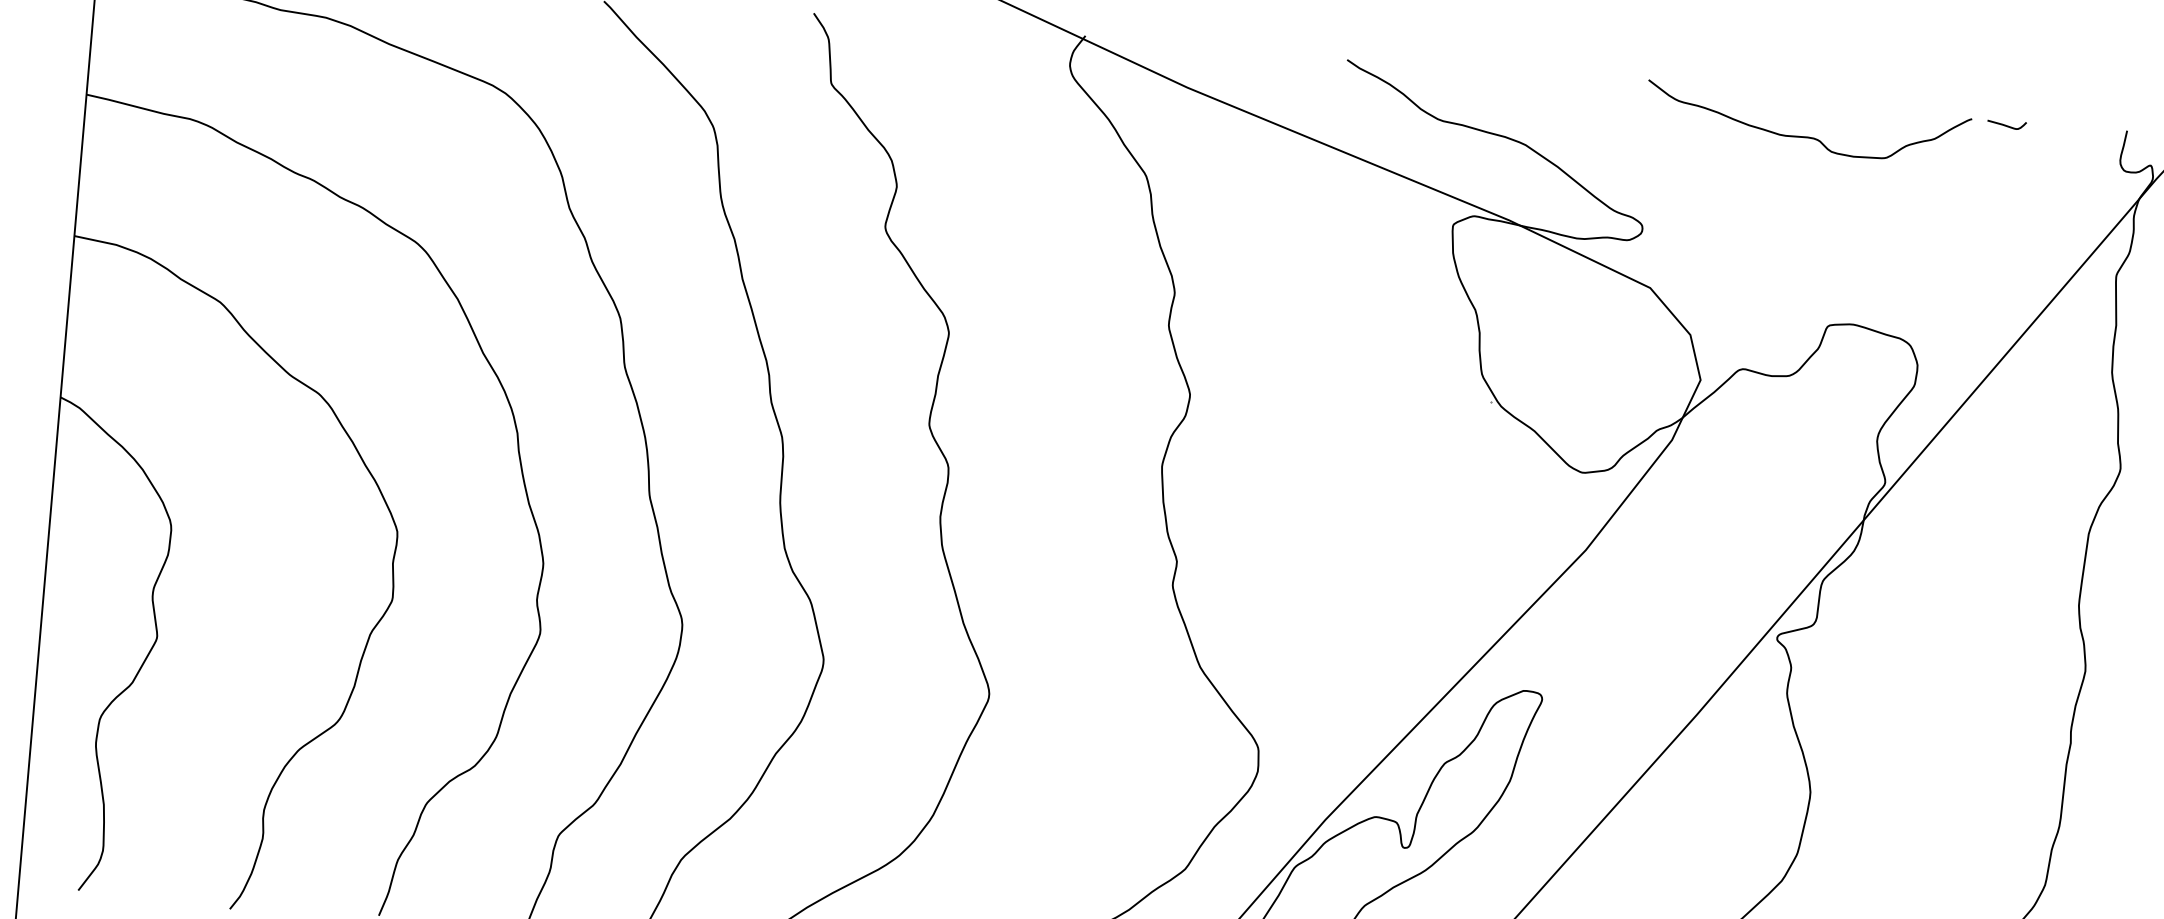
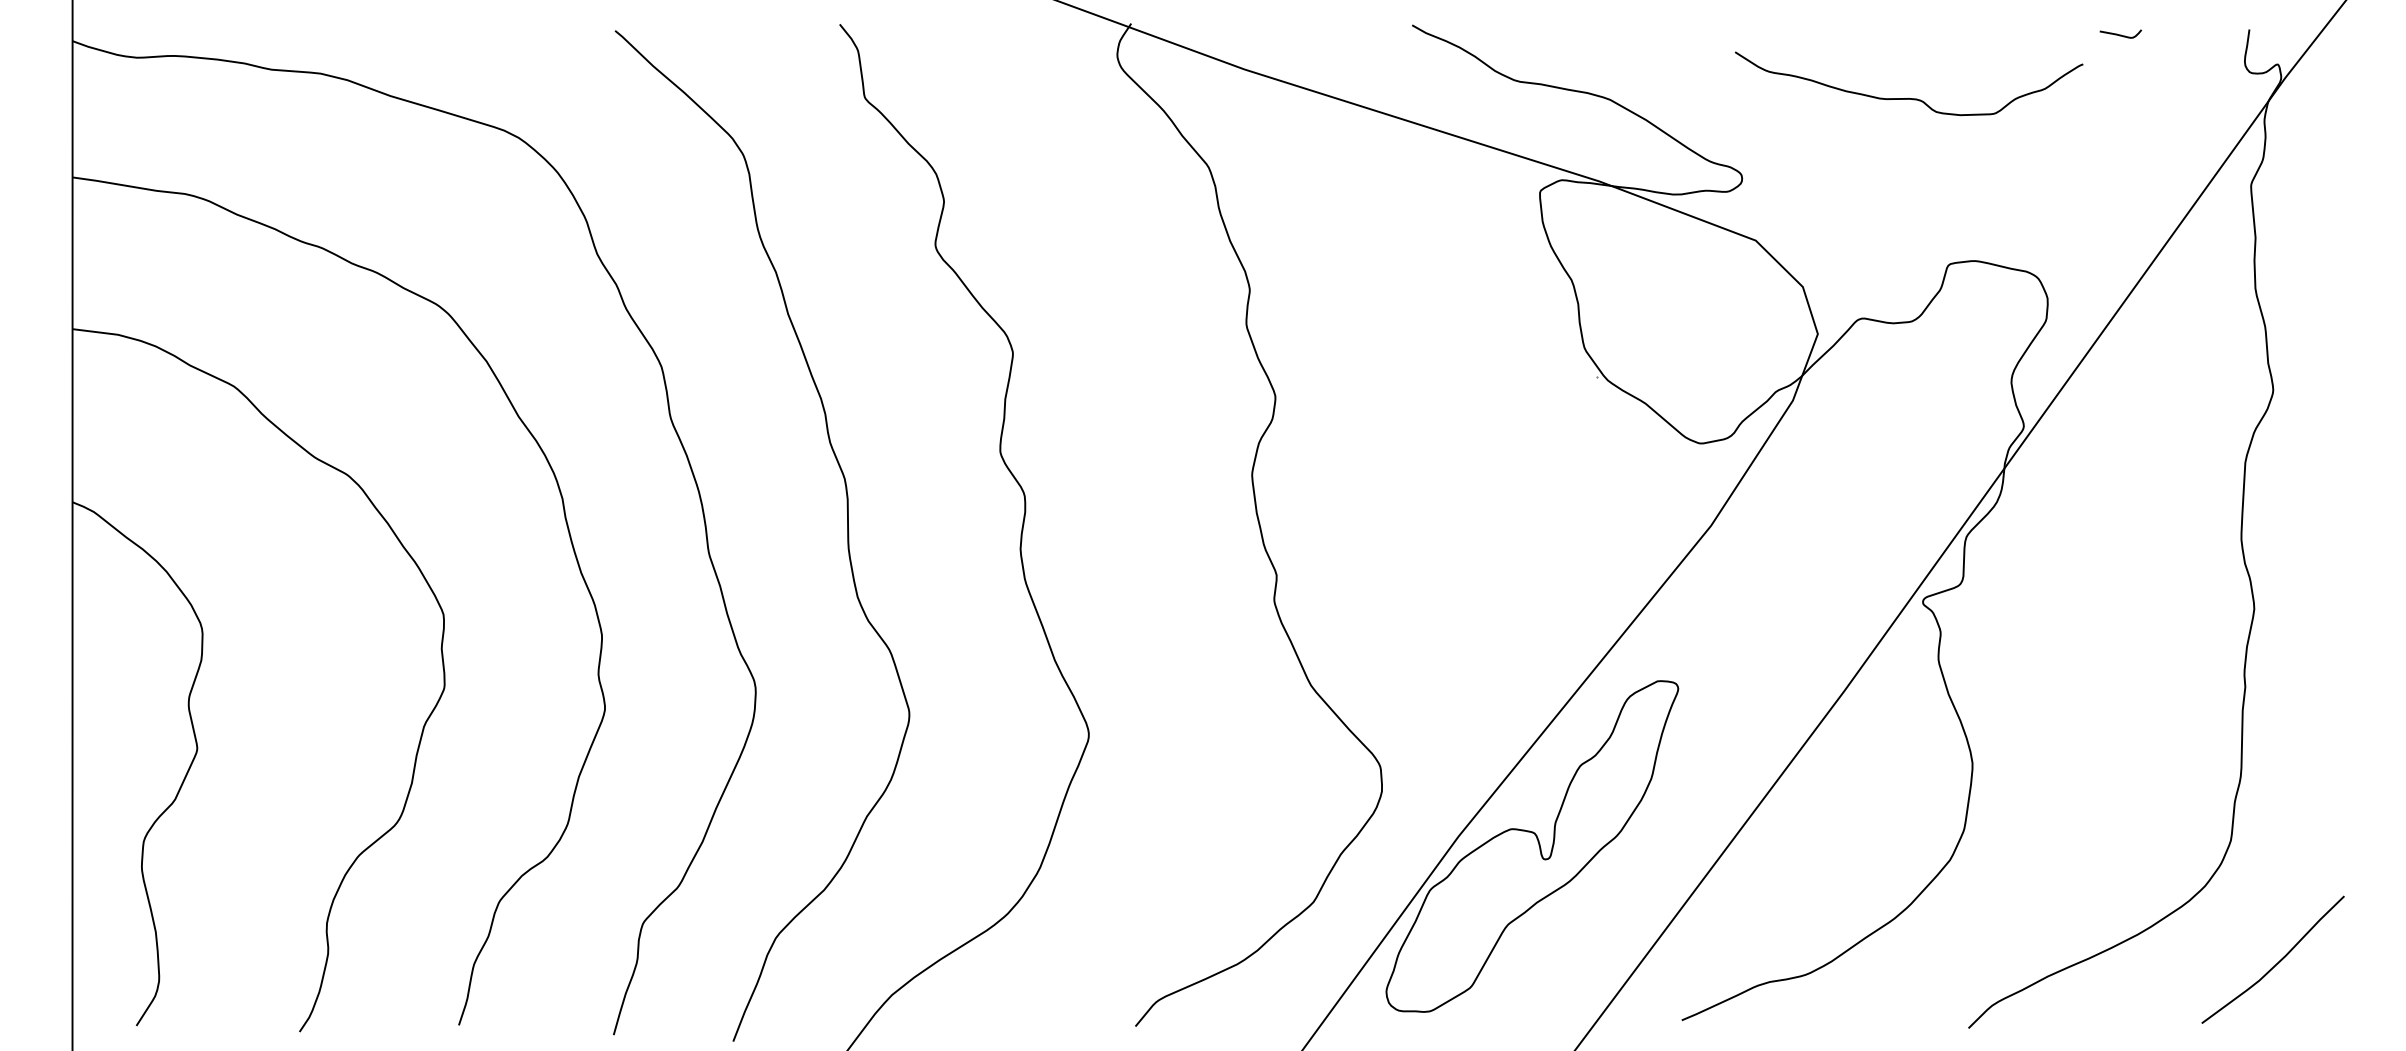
curve: (1806, 137) -> (1908, 98), moved

